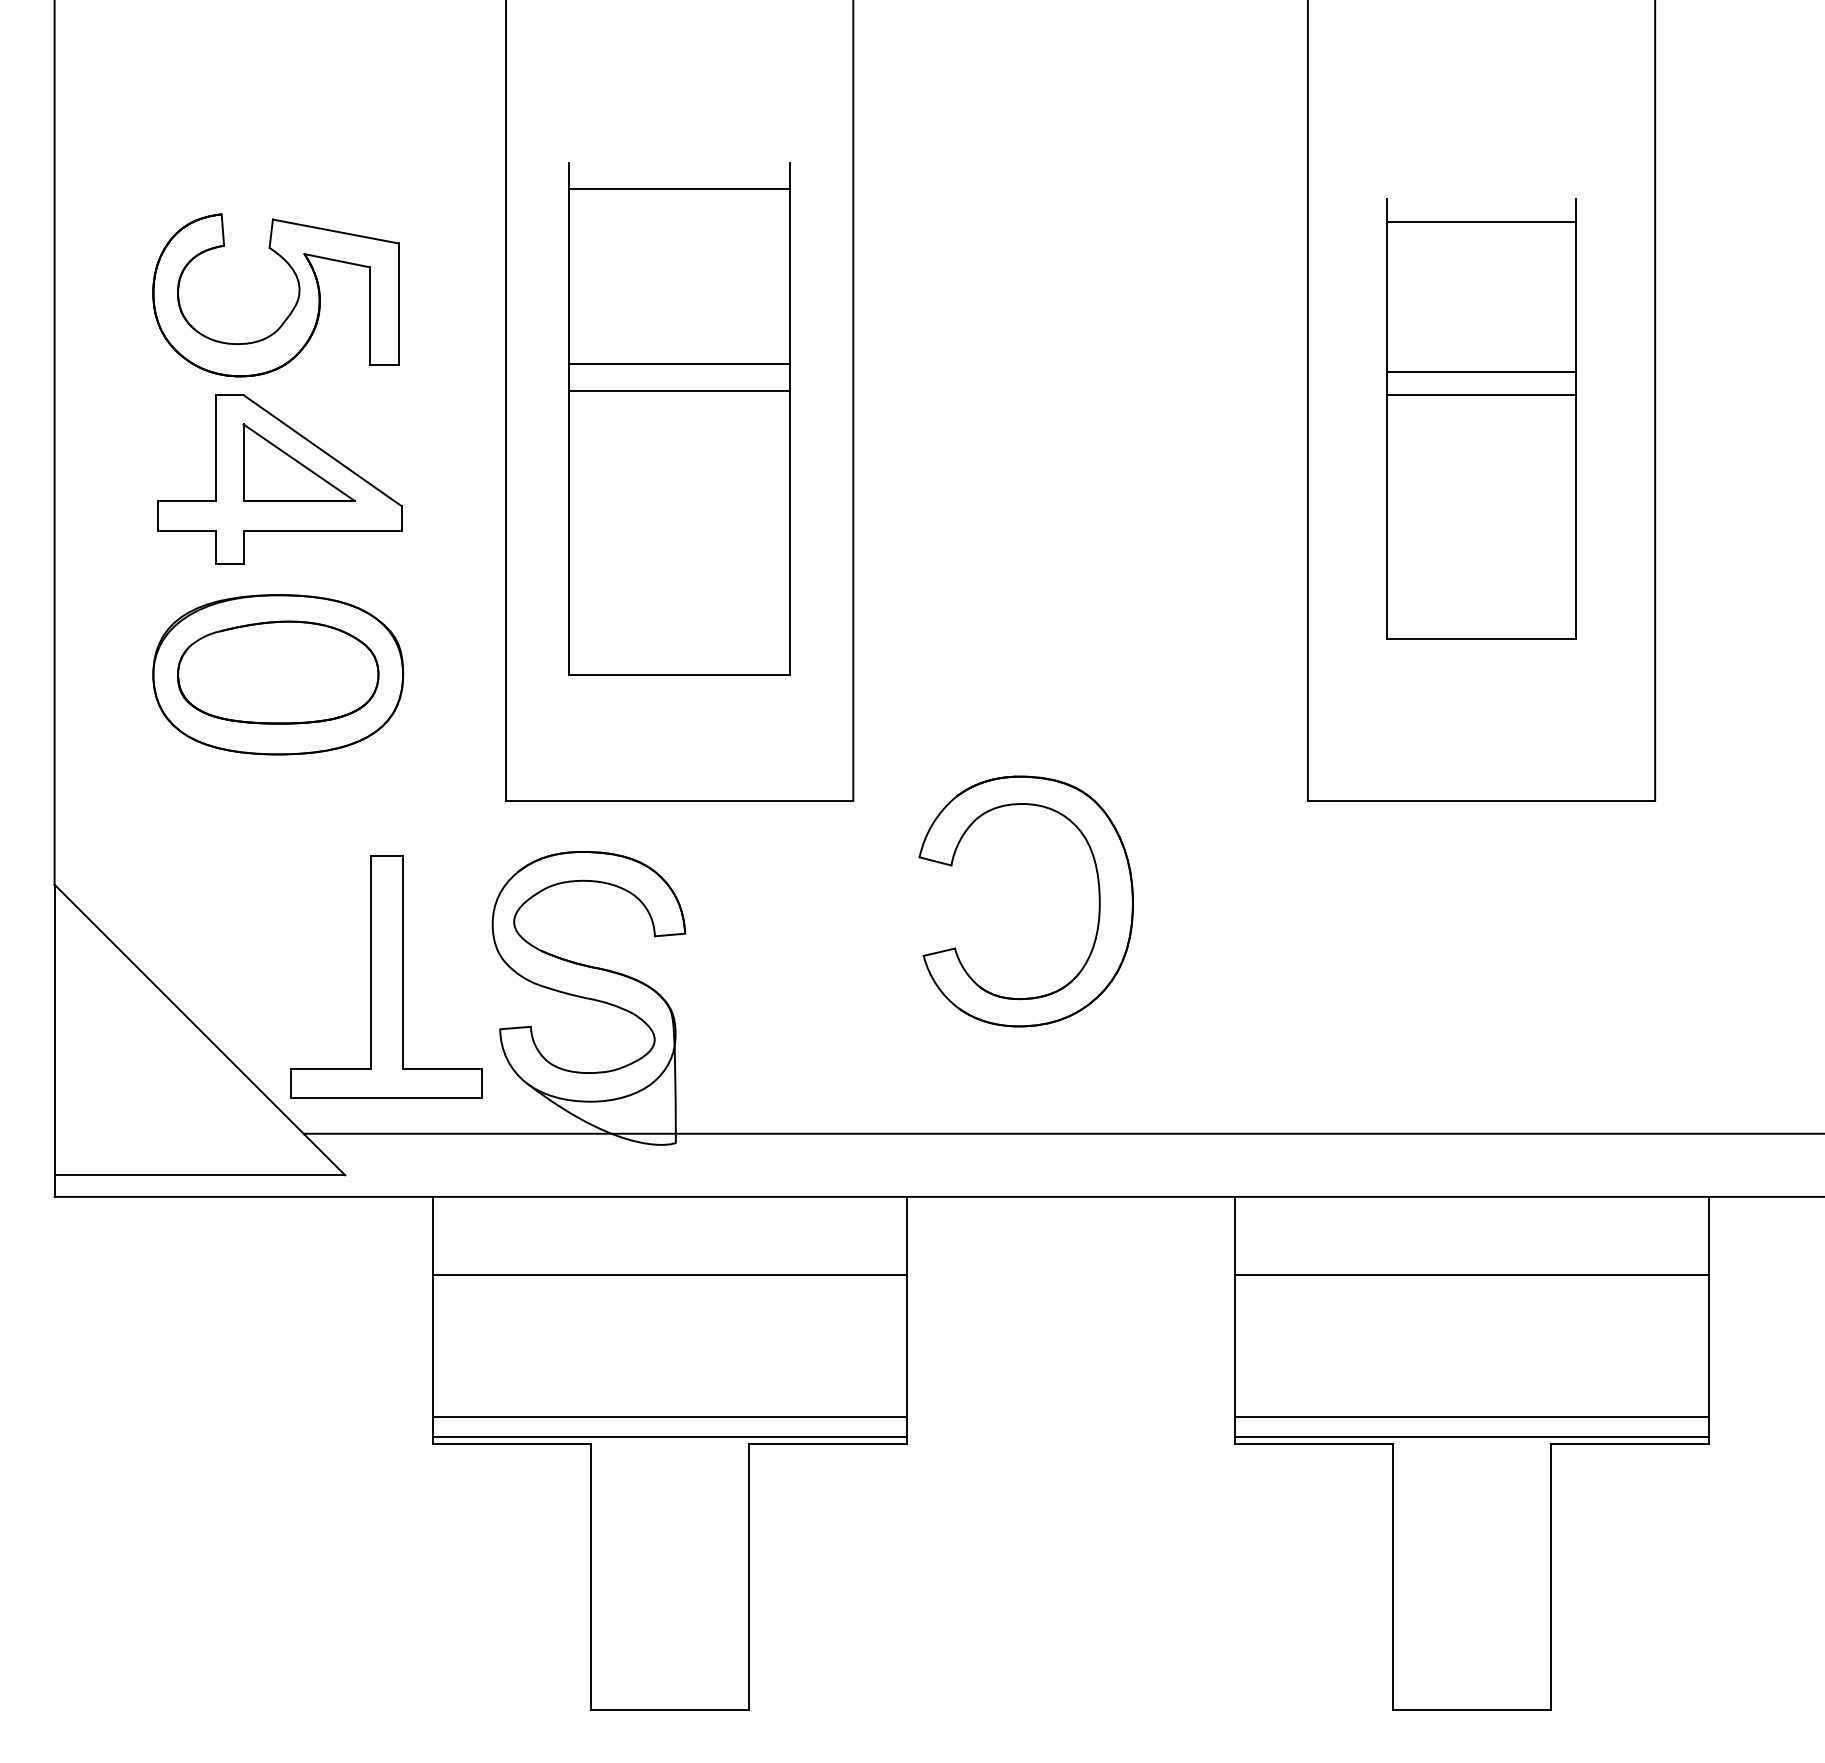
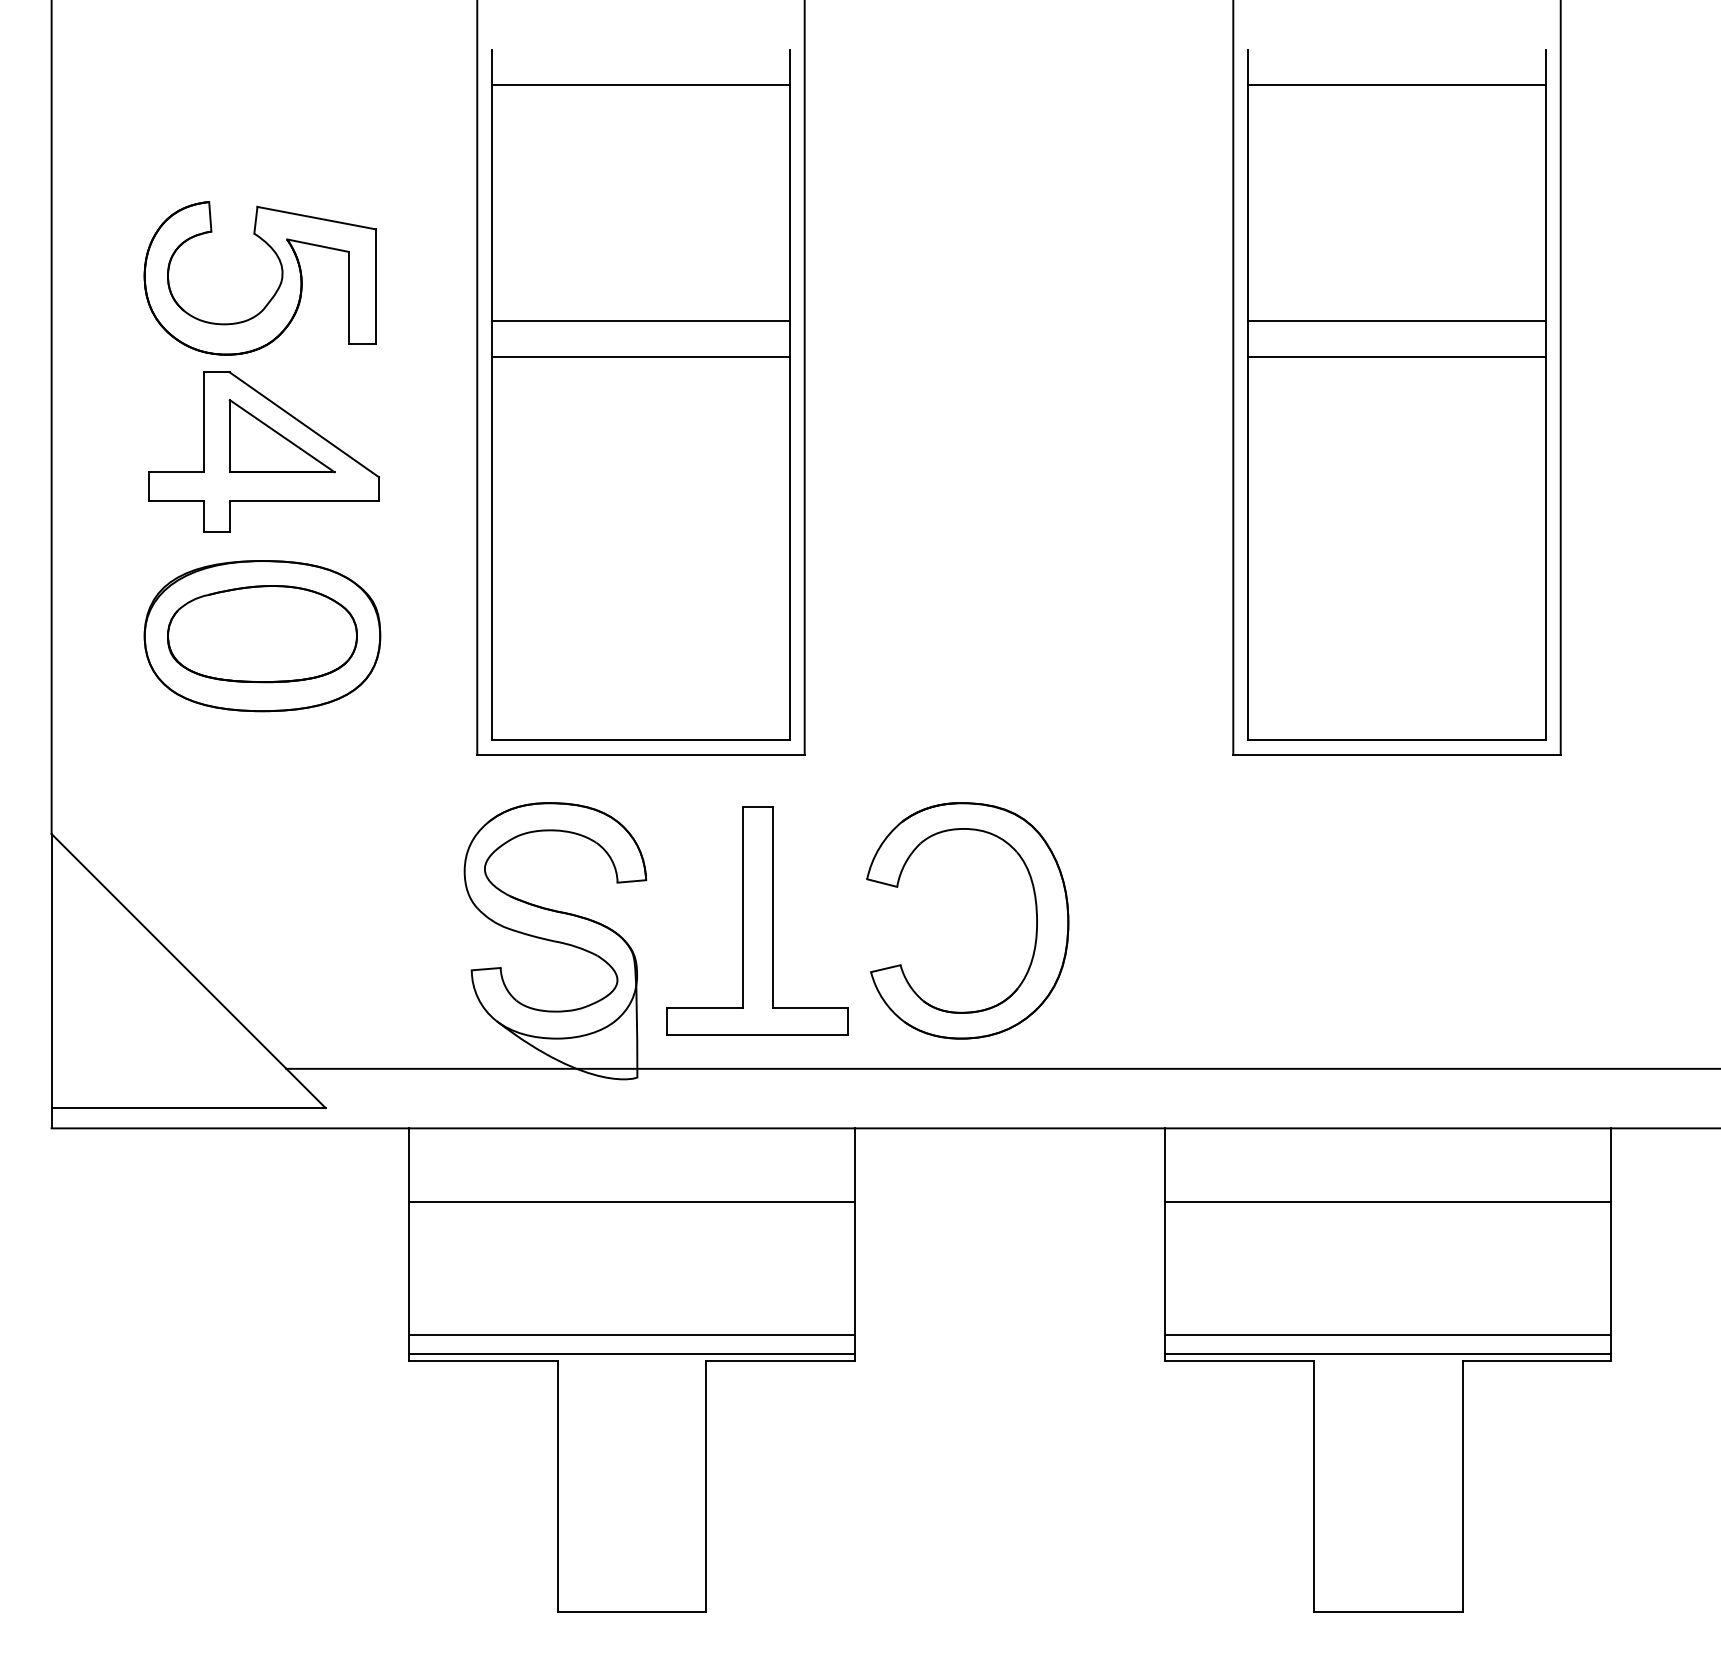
part: (679, 418) -> (640, 394), size x1.43
part: (1480, 418) -> (1396, 394), size x1.67
part: (1098, 892) -> (1035, 912), moved
part: (386, 976) -> (757, 920), moved

